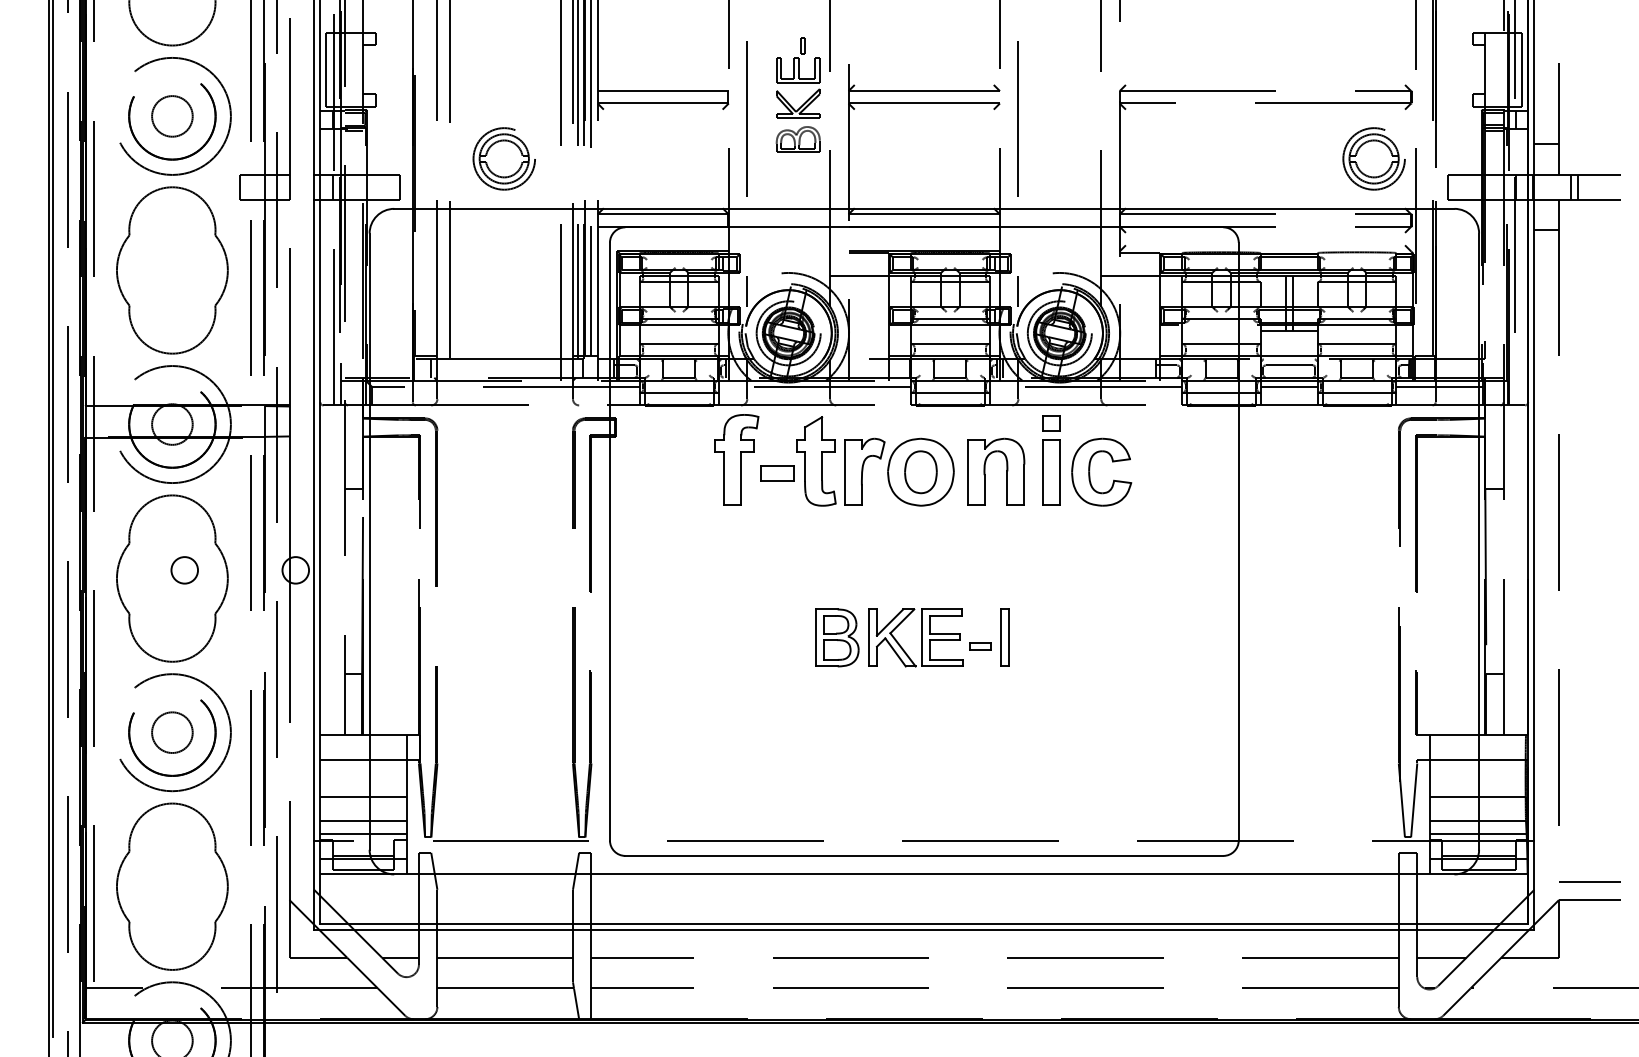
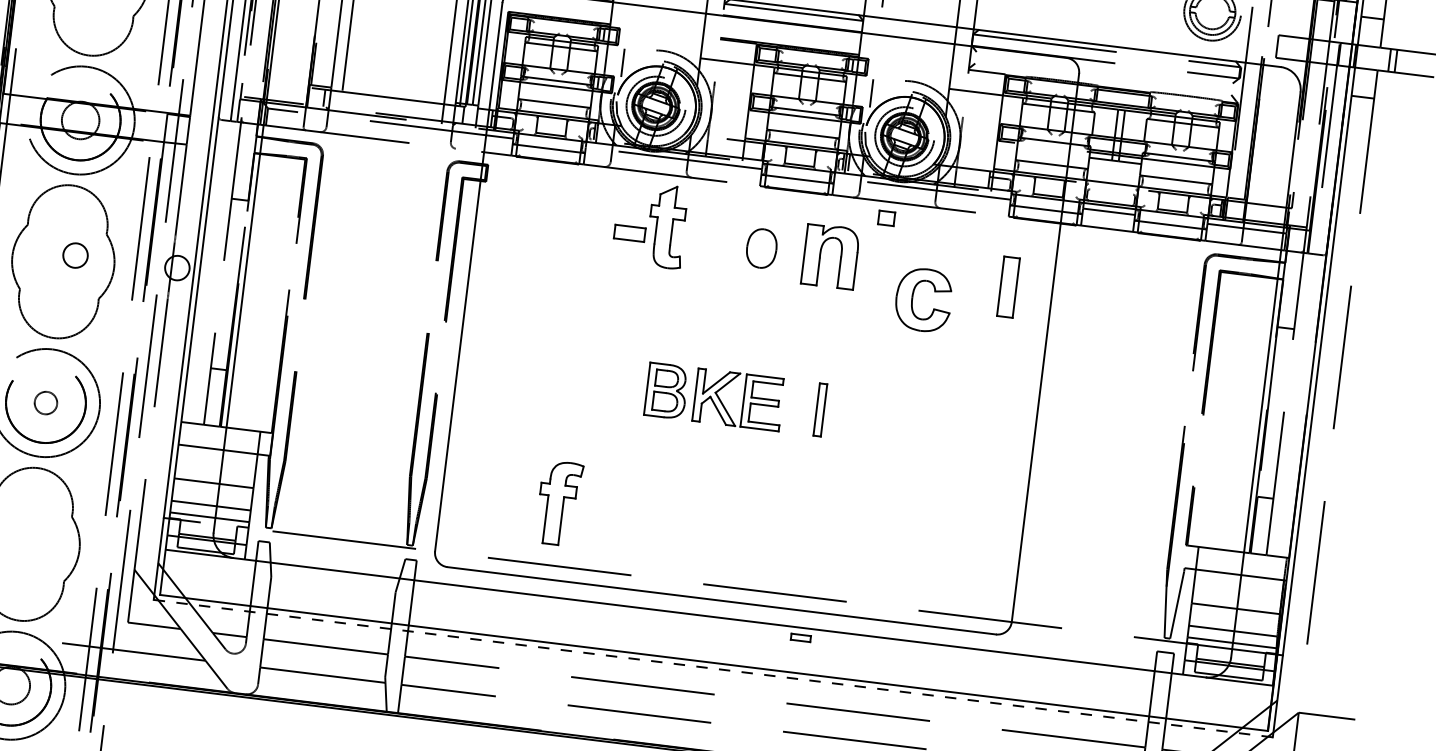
line: (1288, 365) -> (1110, 192), removed
part: (736, 459) -> (558, 503), moved
part: (899, 471) -> (742, 245), removed
part: (1090, 471) -> (913, 298), moved
part: (1051, 472) -> (1008, 287), moved
part: (980, 646) -> (801, 638), moved
circle: (172, 732) -> (46, 402), size x0.6
line: (1589, 881) -> (1328, 699), removed
line: (924, 929) -> (713, 668), solid -> dashed

